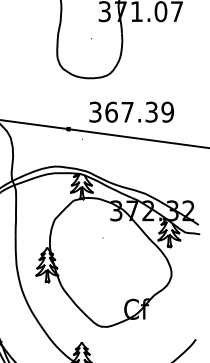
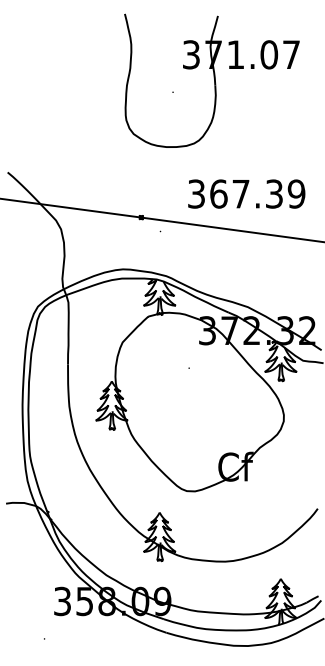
text: (131, 111) -> (246, 193), moved

